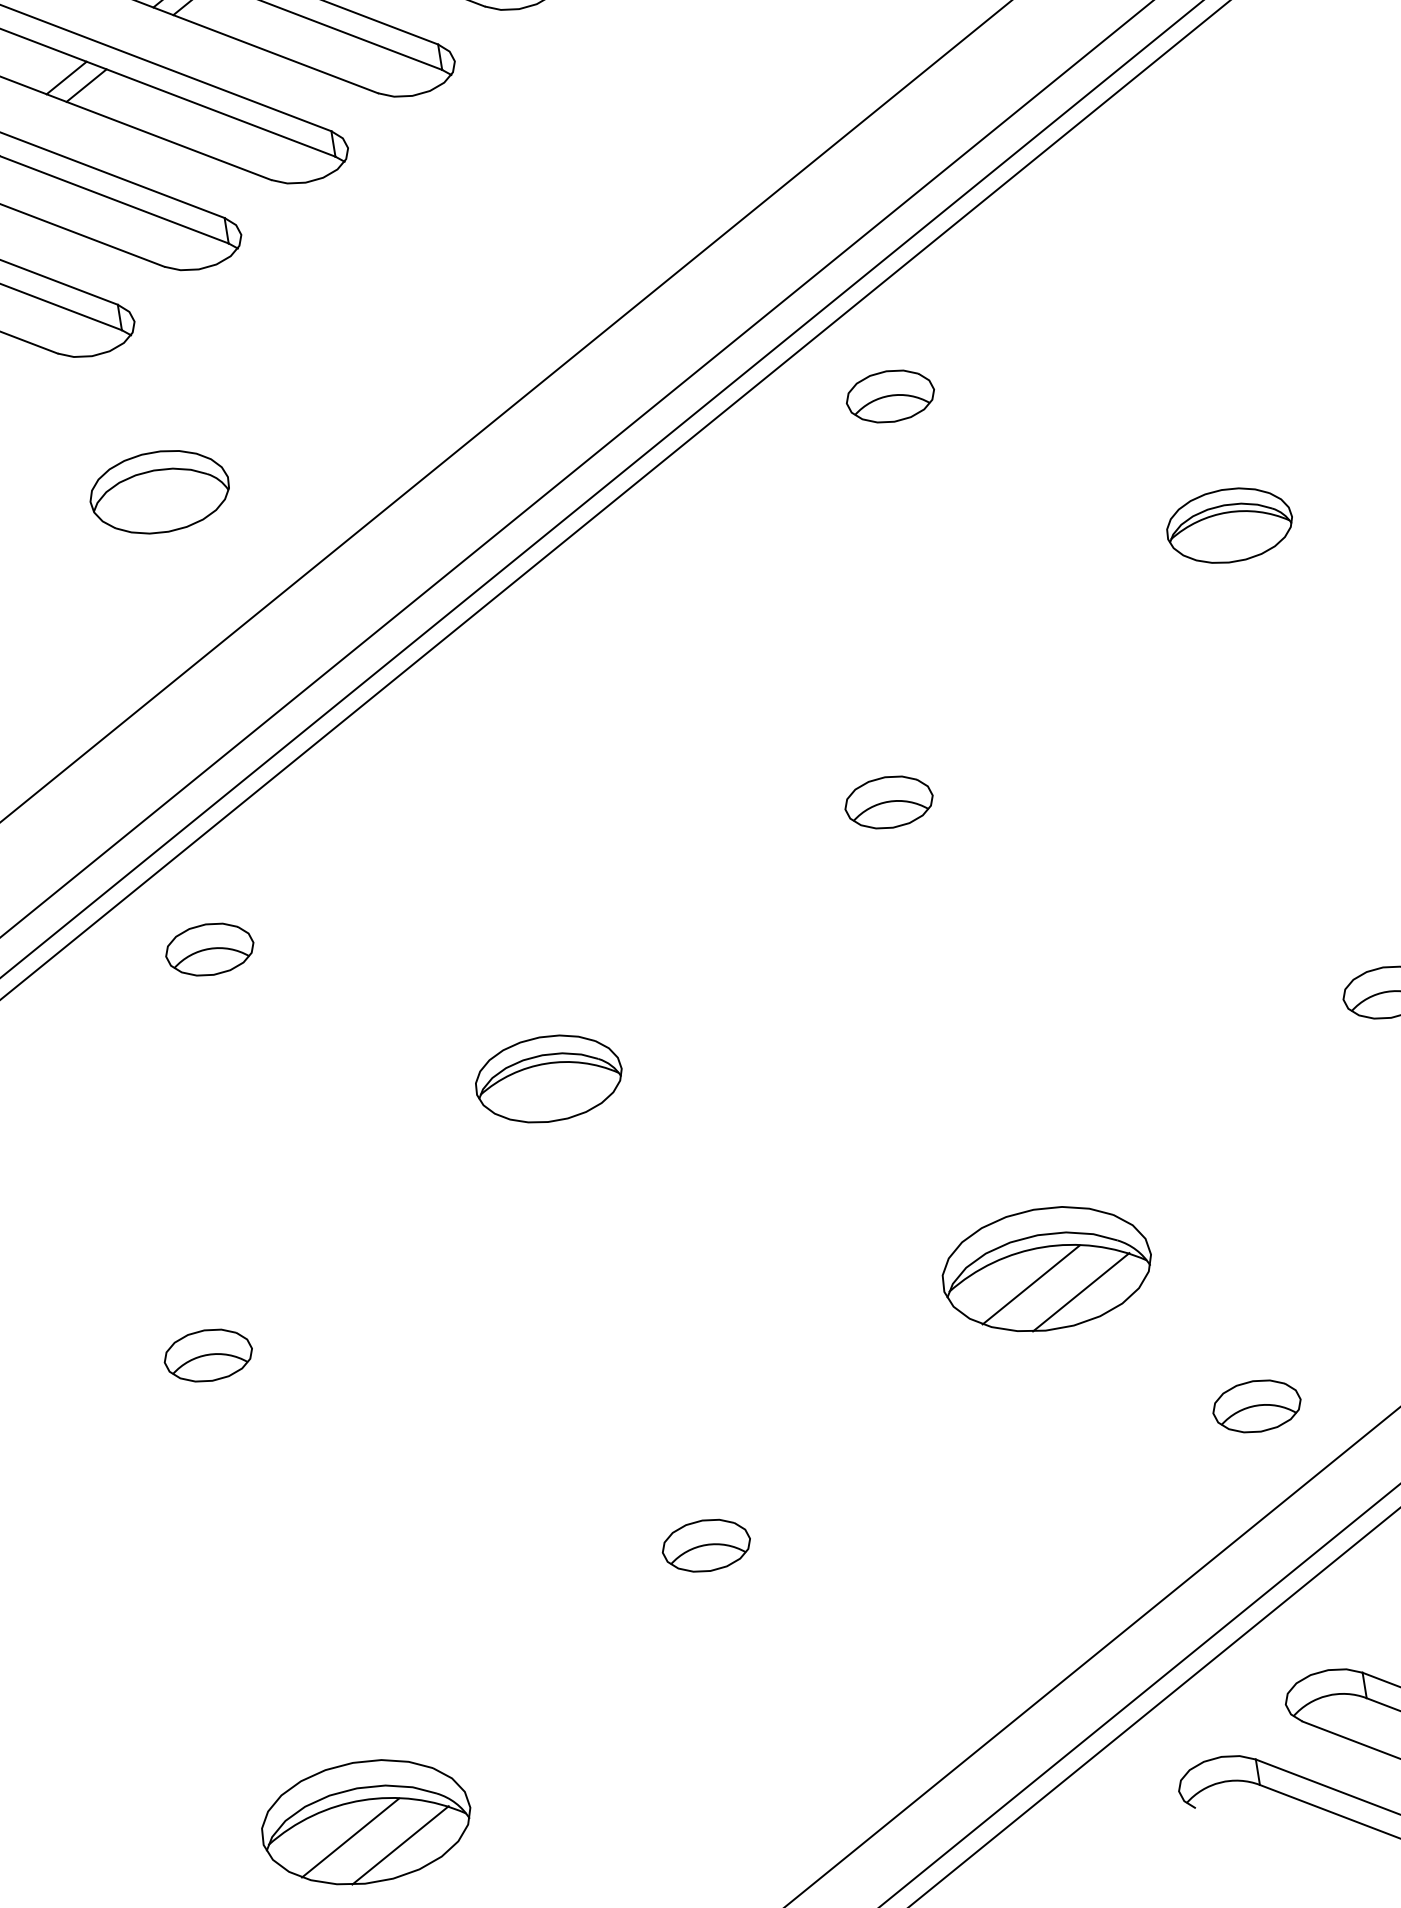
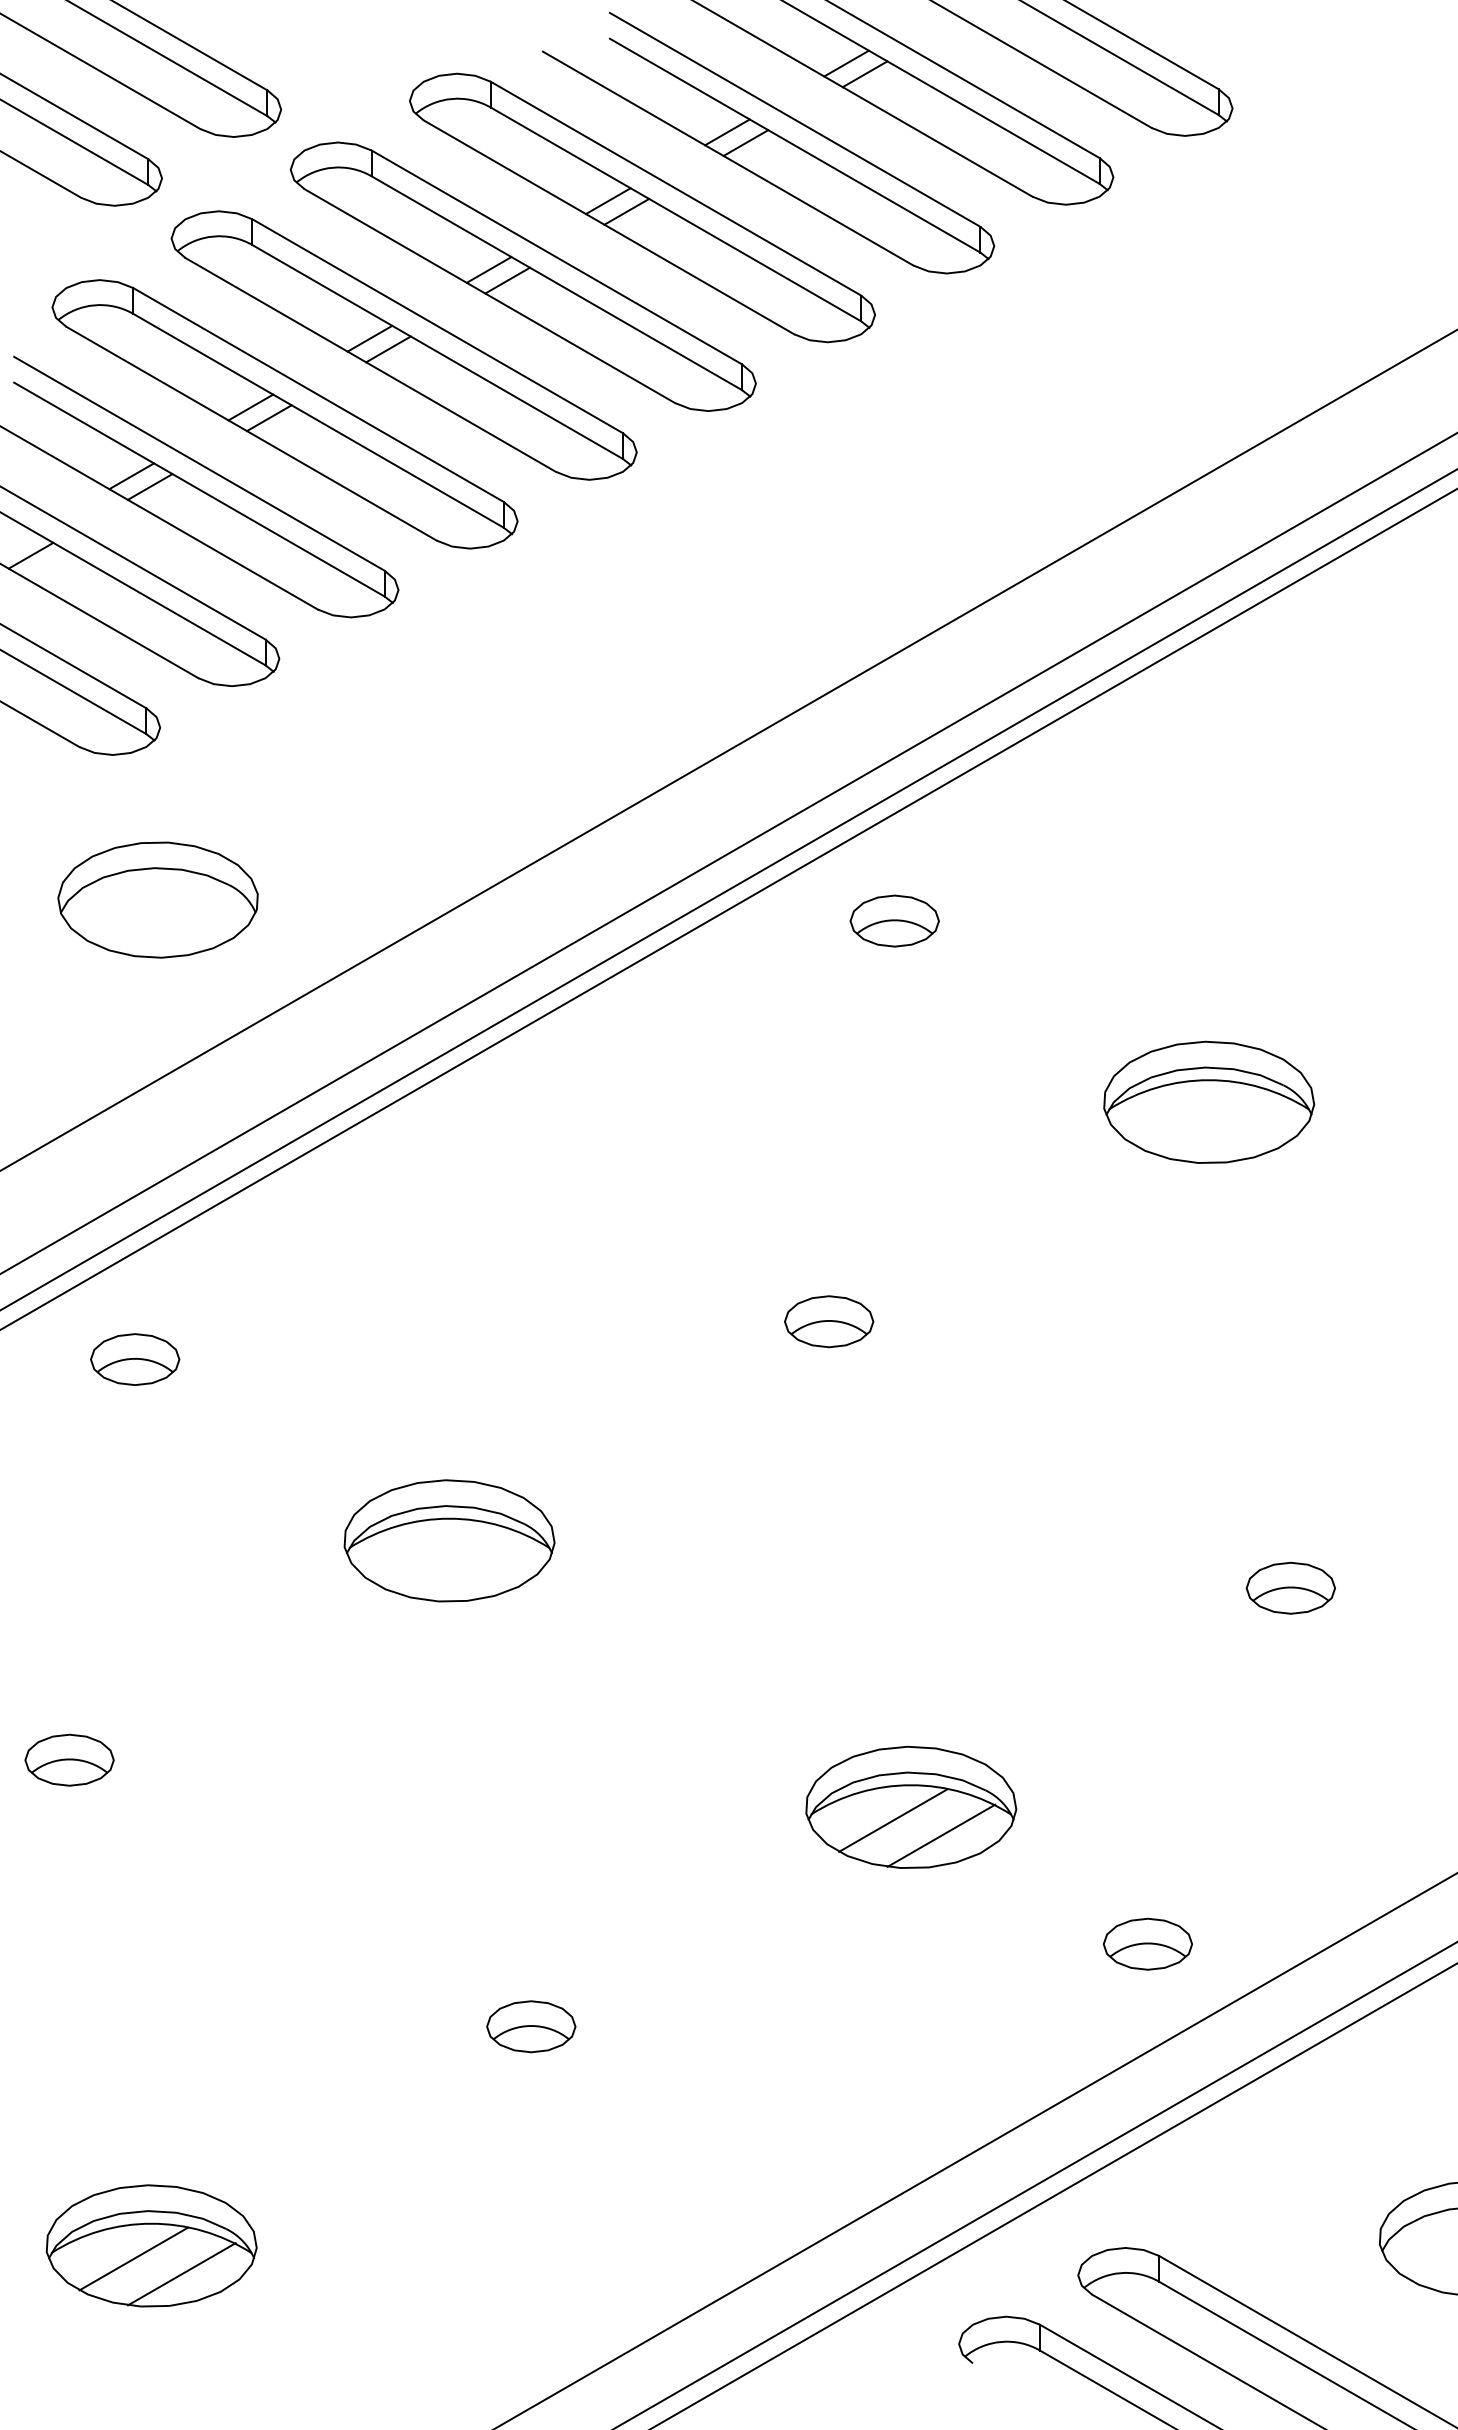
part: (159, 491) -> (157, 899), size x1.43
part: (1229, 524) -> (1209, 1101), size x1.67
part: (548, 1078) -> (449, 1540), size x1.43
part: (1256, 1405) -> (1147, 1943), moved

